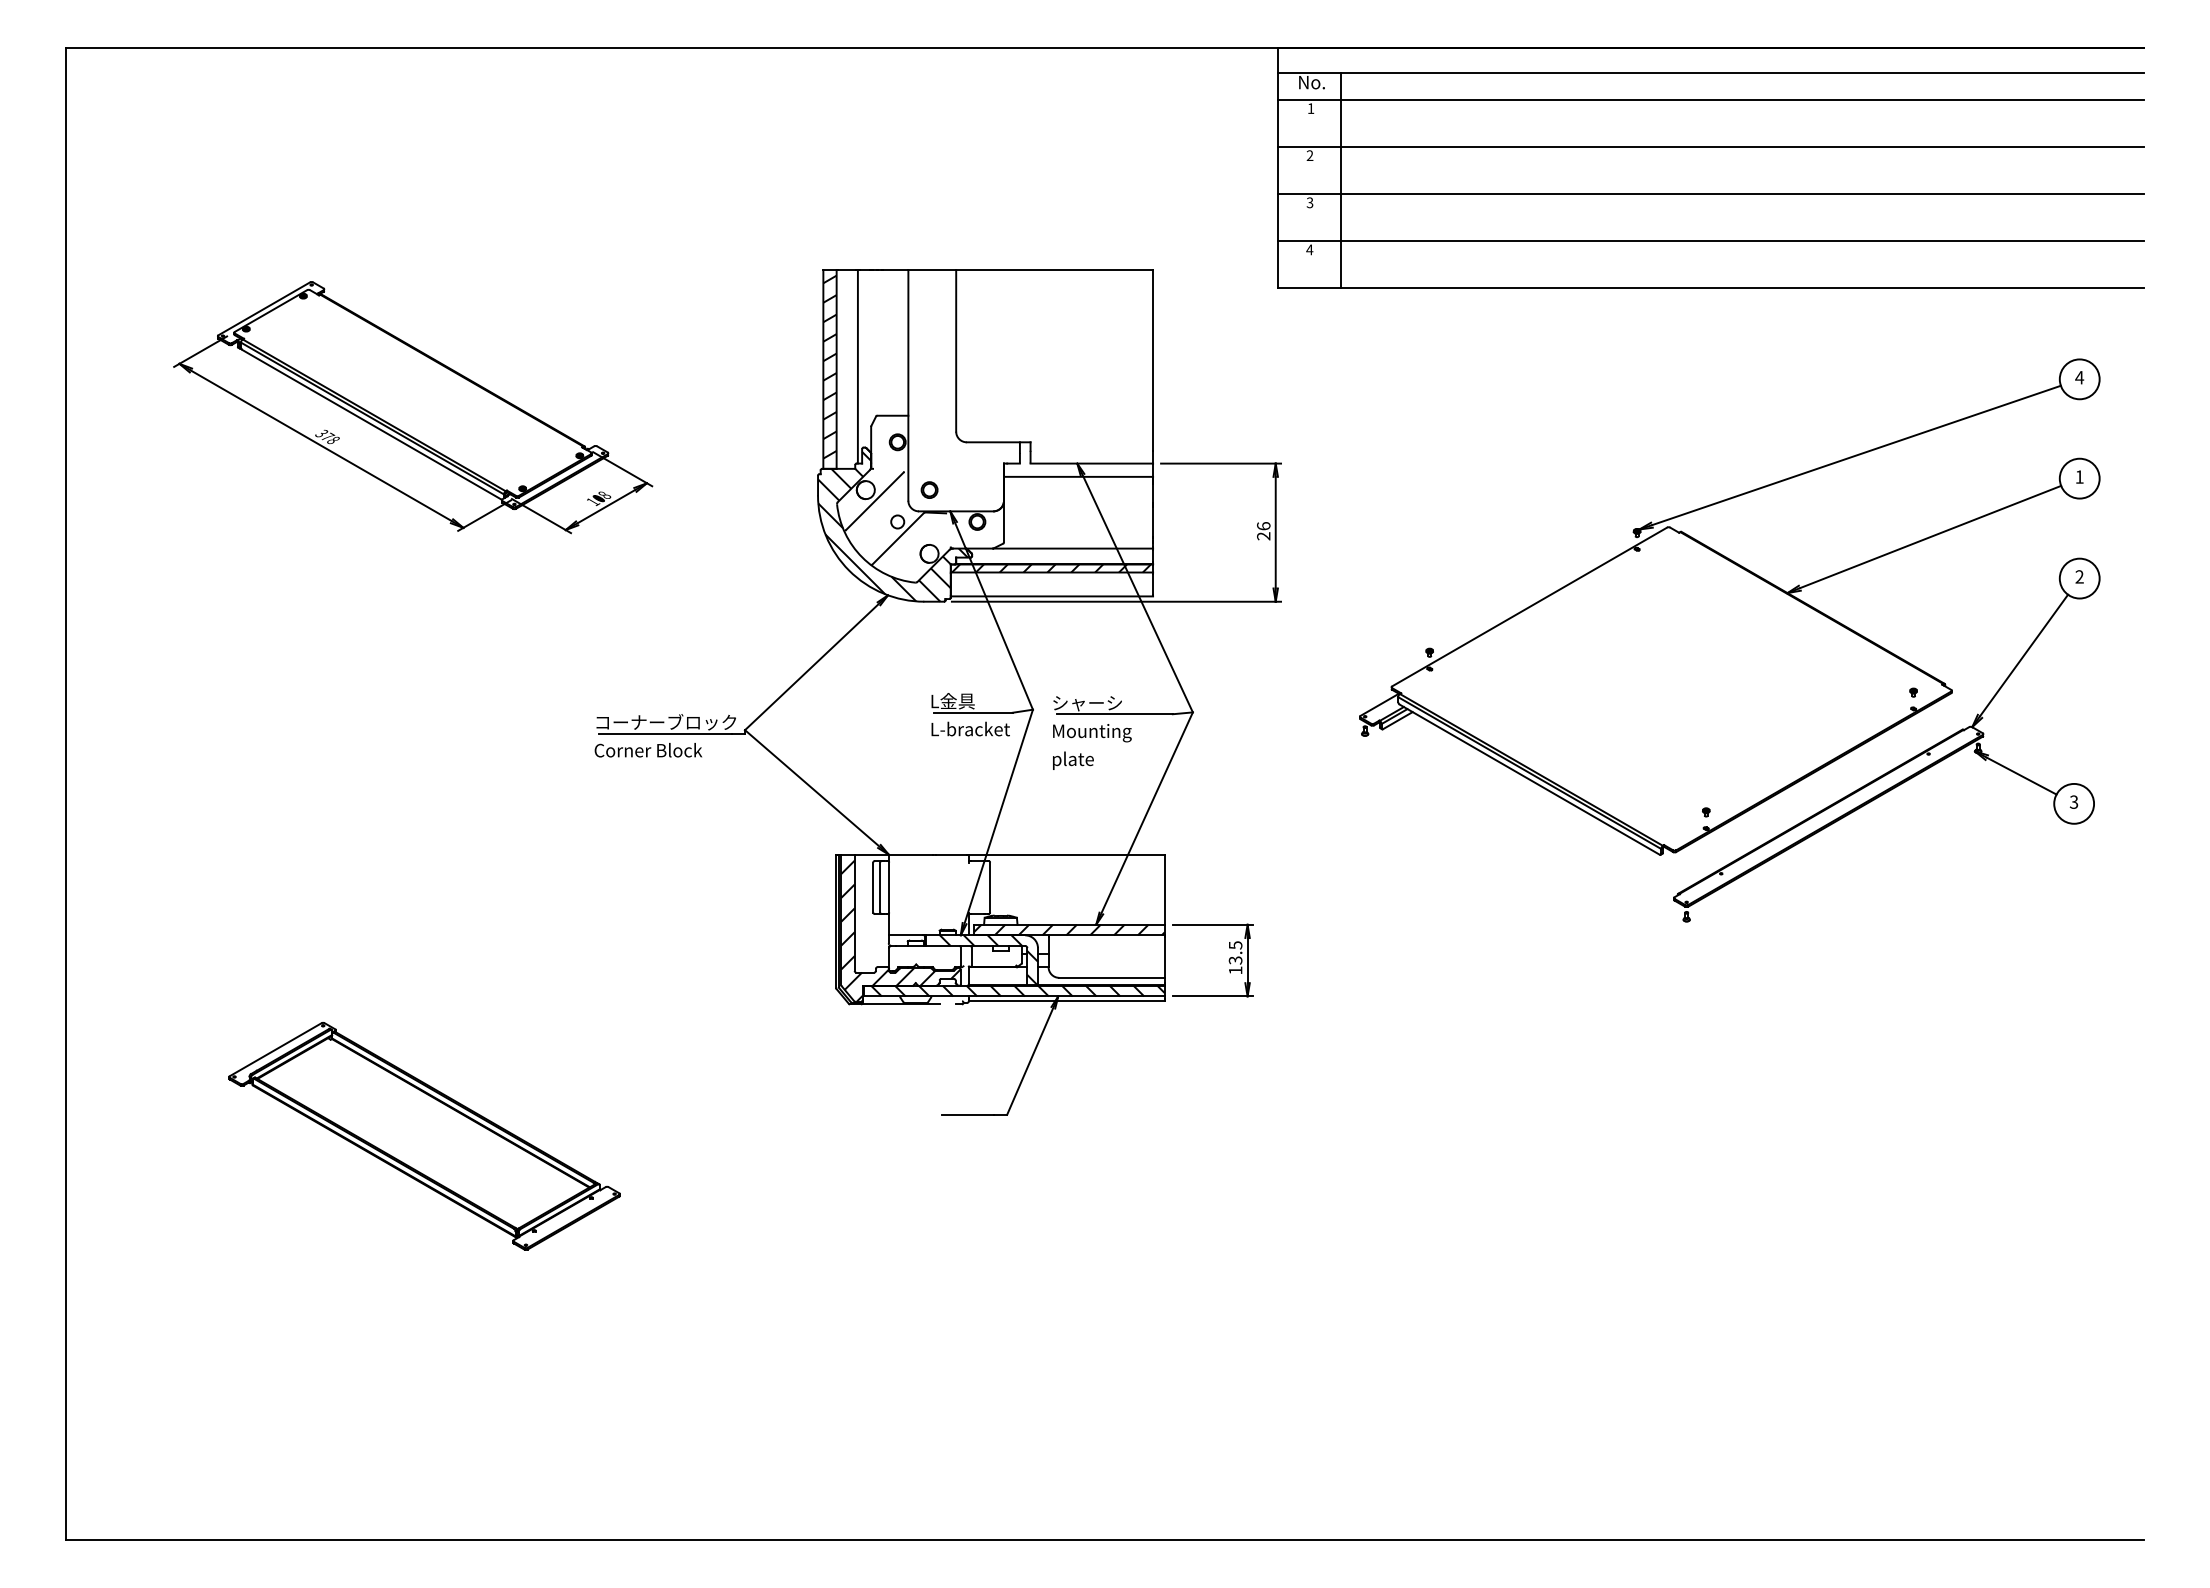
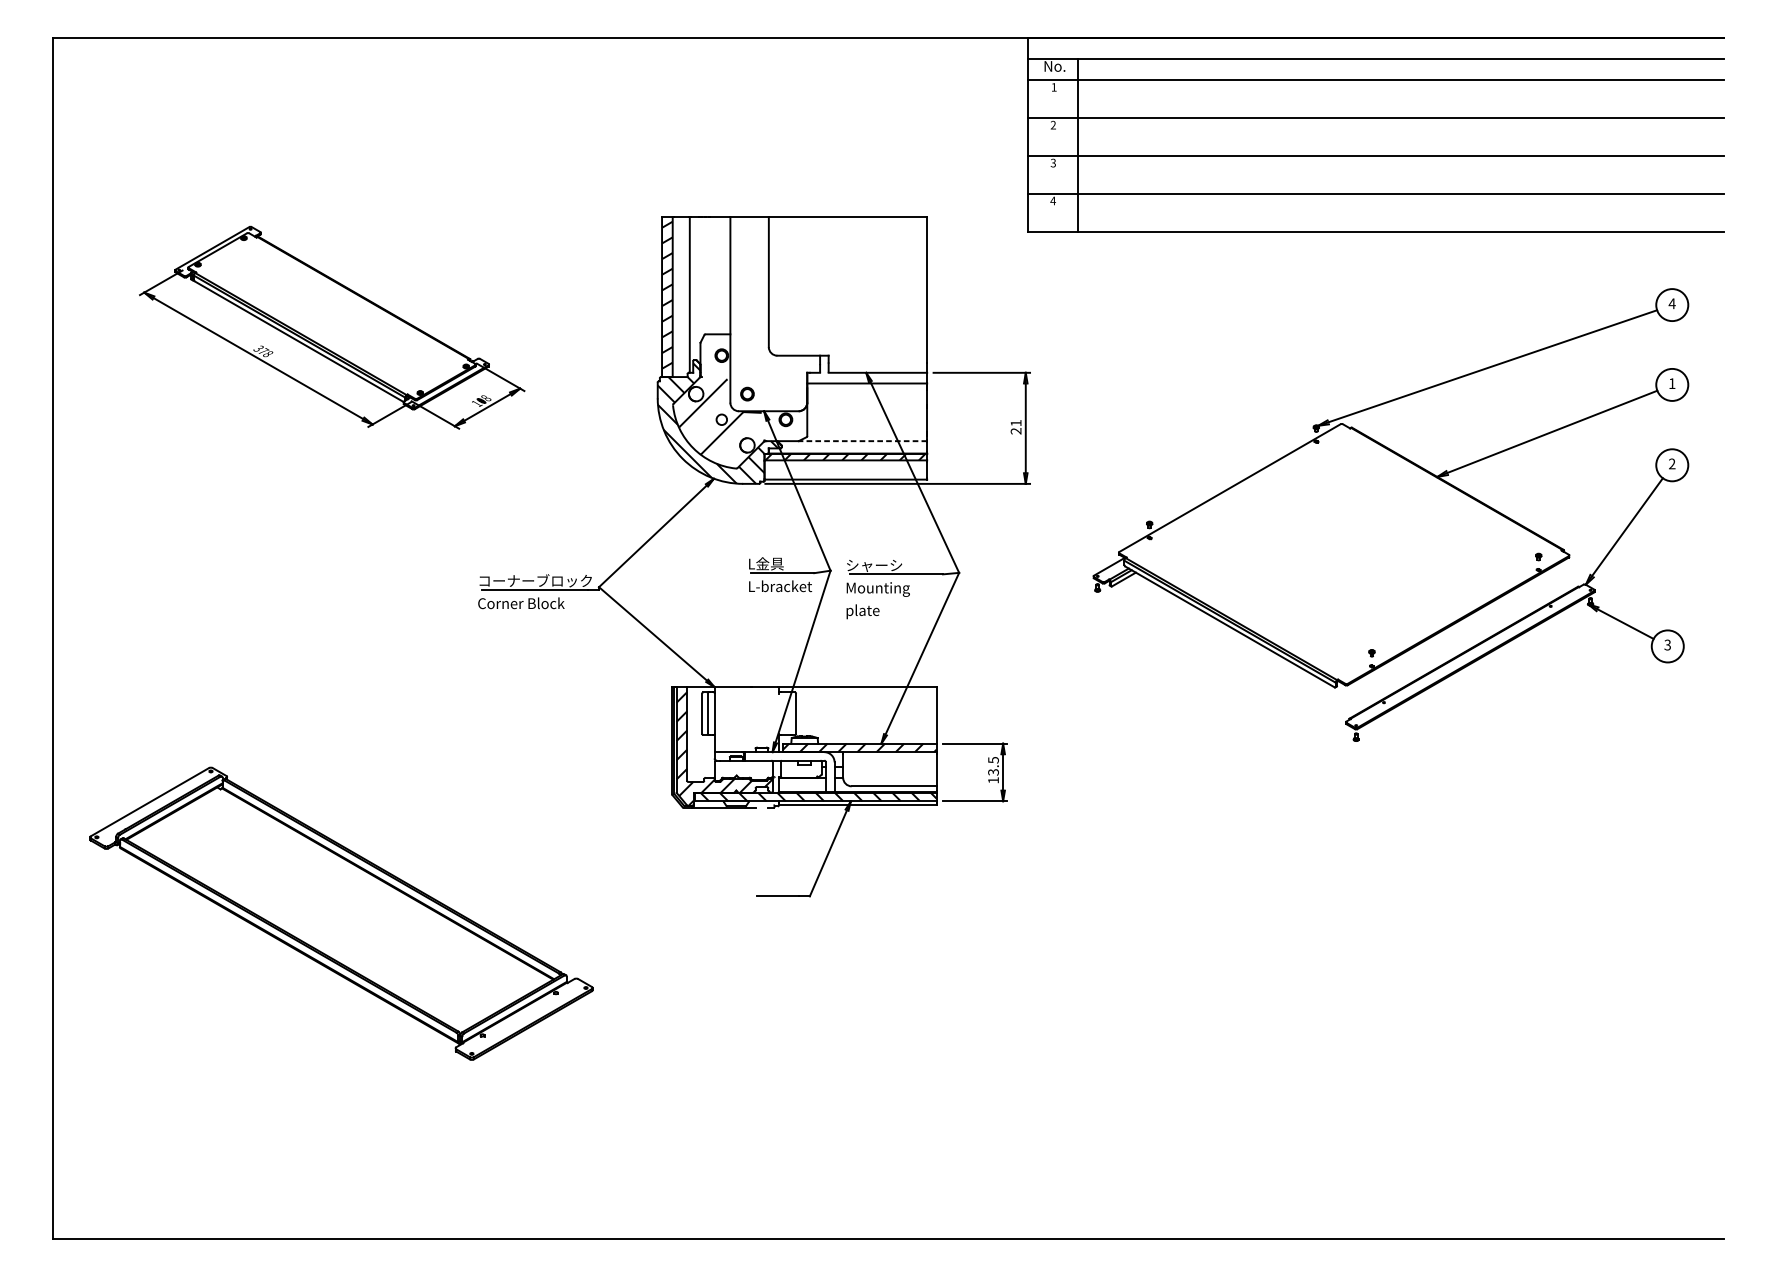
text: (1263, 526) -> (1015, 423), 26 -> 21
line: (1072, 548) -> (862, 441), solid -> dashed
hatch: (981, 959) -> (789, 771), removed
part: (424, 1136) -> (341, 913), size x1.6

